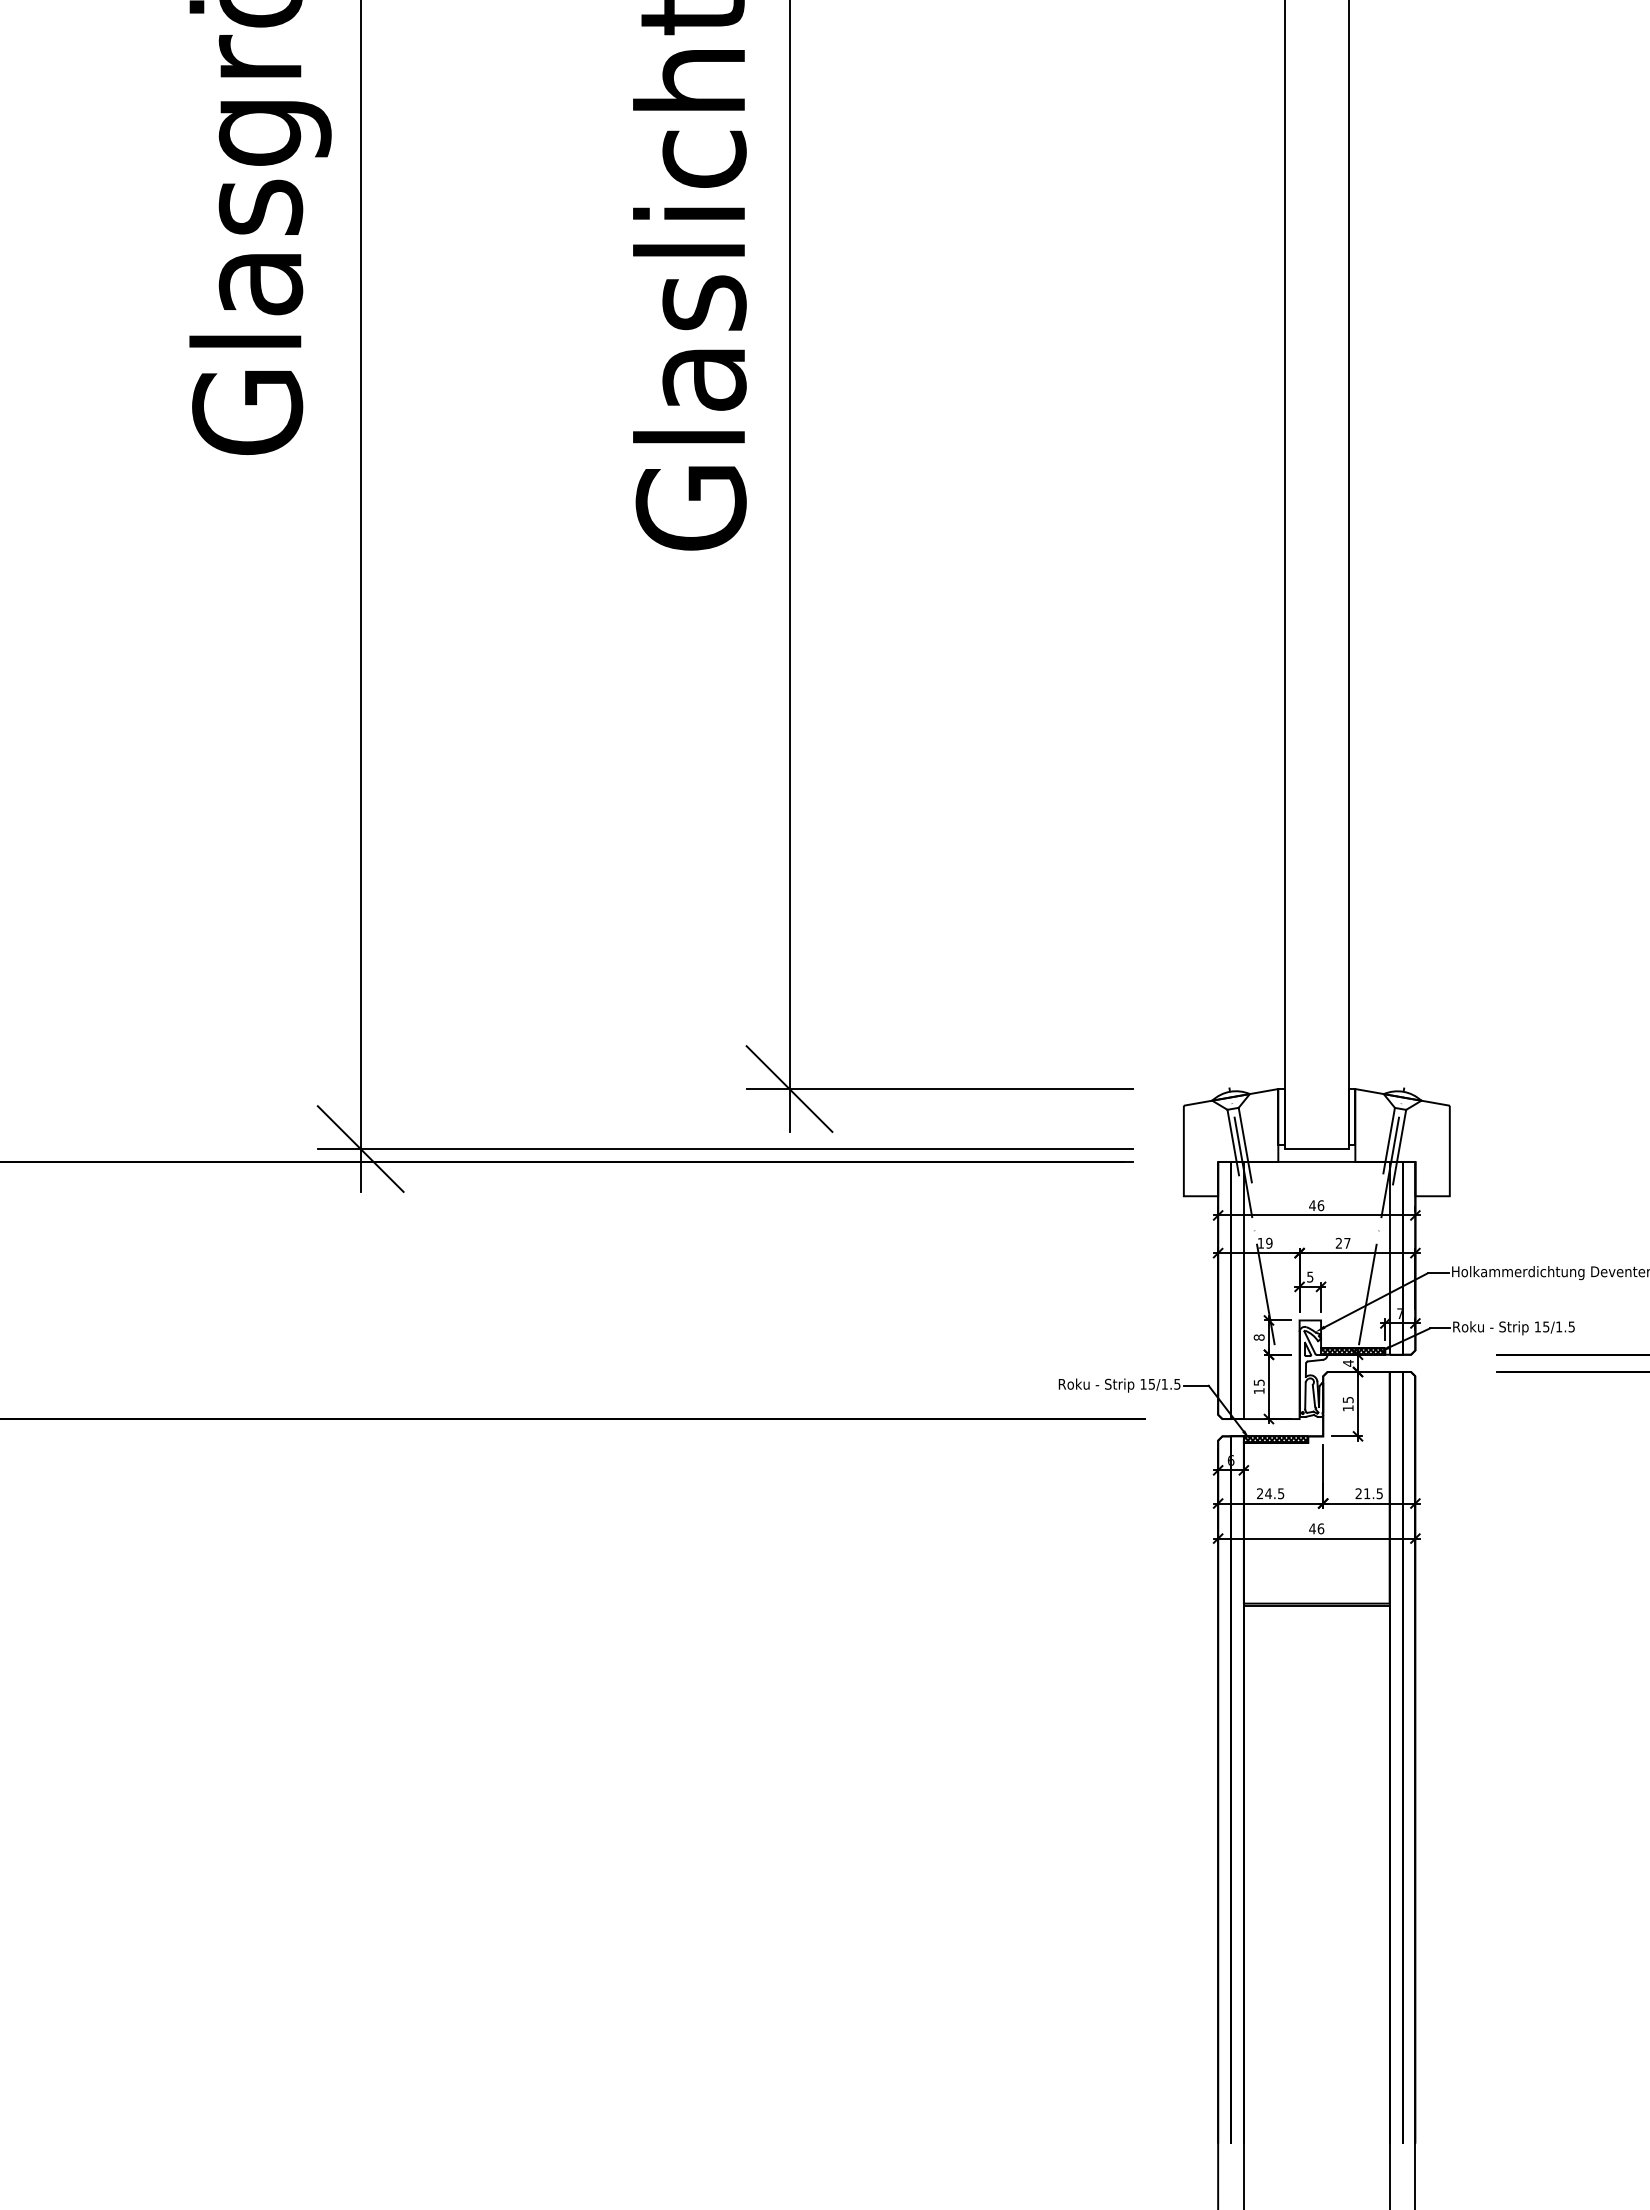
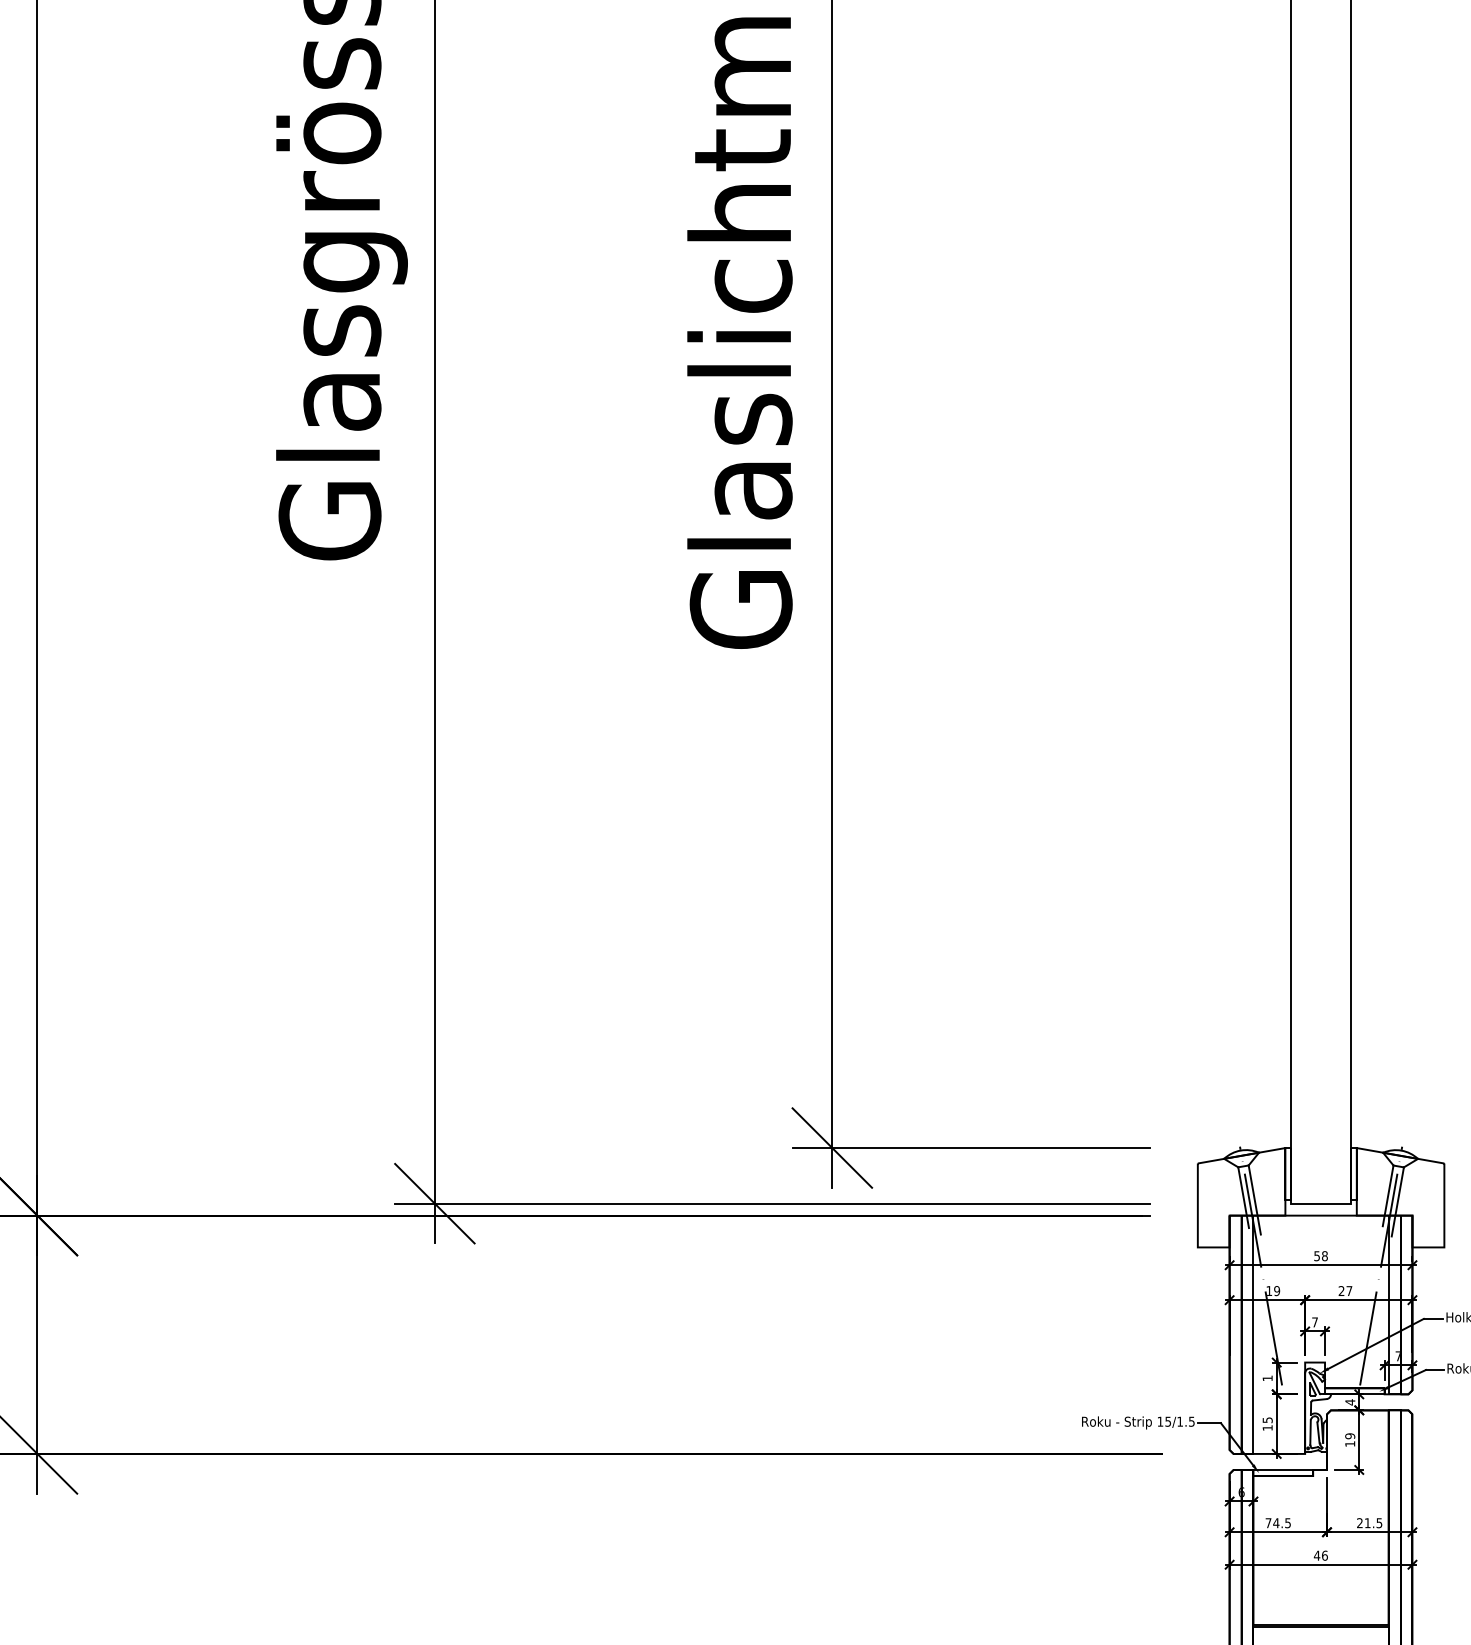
text: (1316, 1205) -> (1320, 1256), 46 -> 58
text: (1310, 1277) -> (1315, 1322), 5 -> 7
text: (1258, 1337) -> (1267, 1378), 8 -> 1
hatch: (1353, 1351) -> (1355, 1391), removed
text: (1347, 1399) -> (1349, 1435), 15 -> 19
hatch: (1275, 1439) -> (1282, 1472), removed
text: (1260, 1493) -> (1268, 1522), 24.5 -> 74.5

